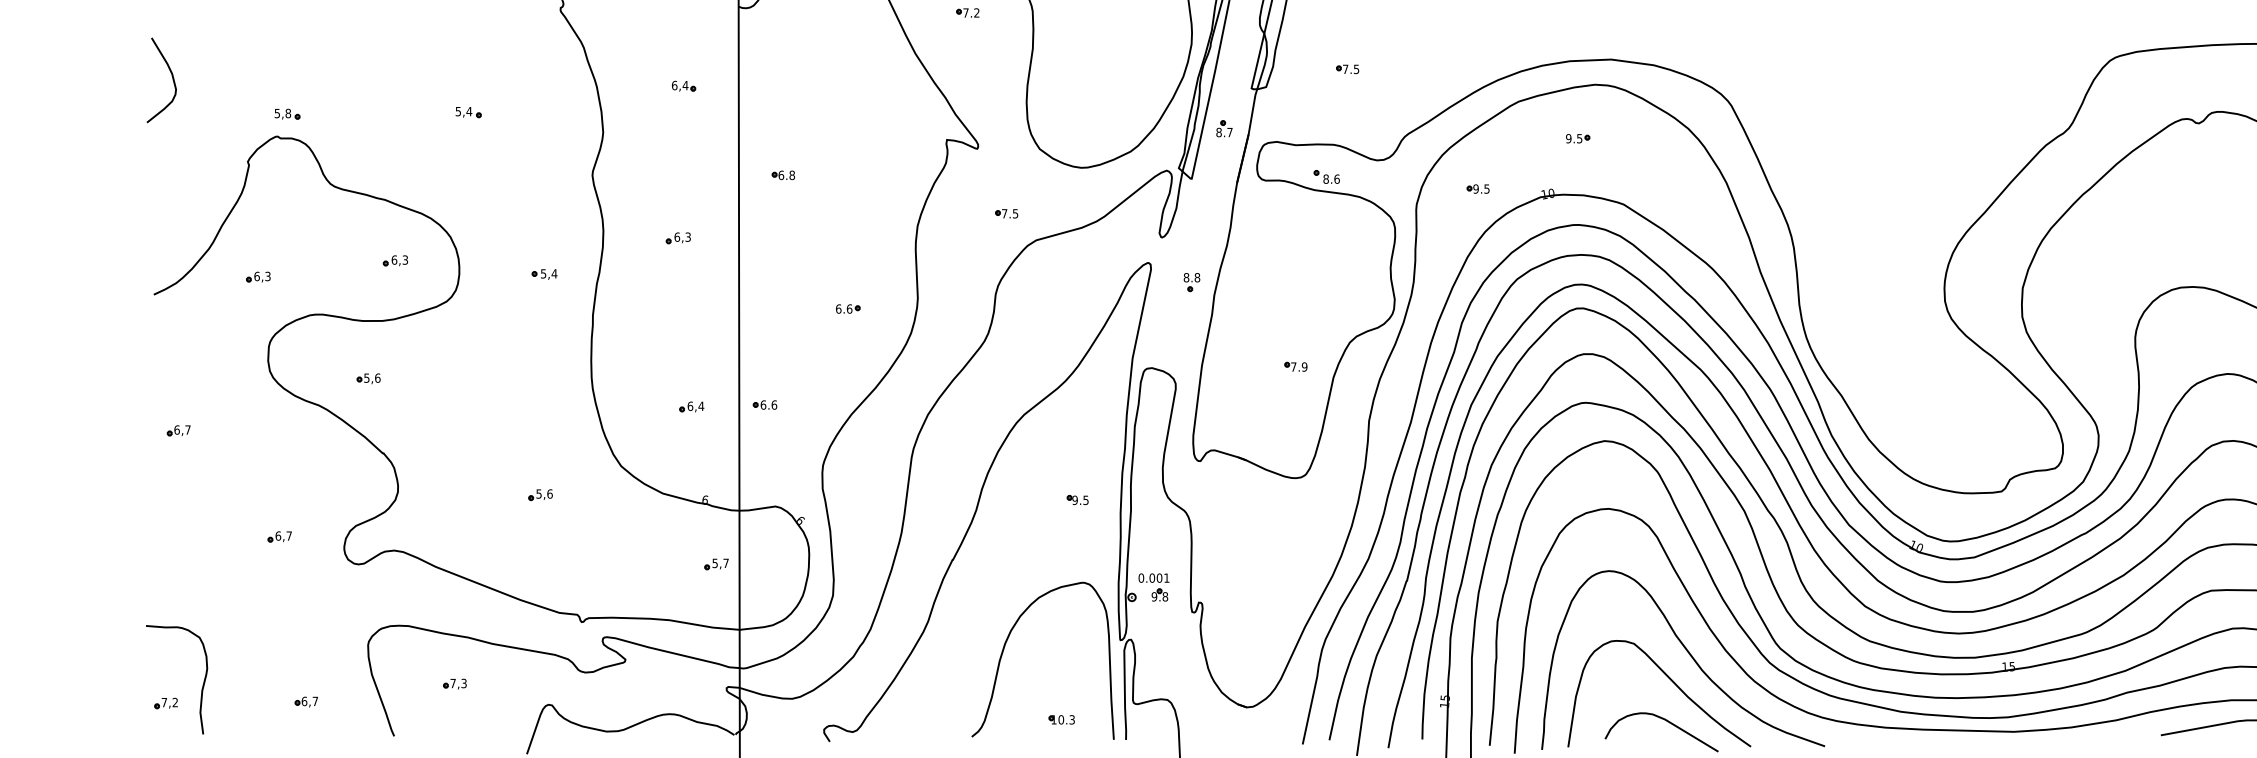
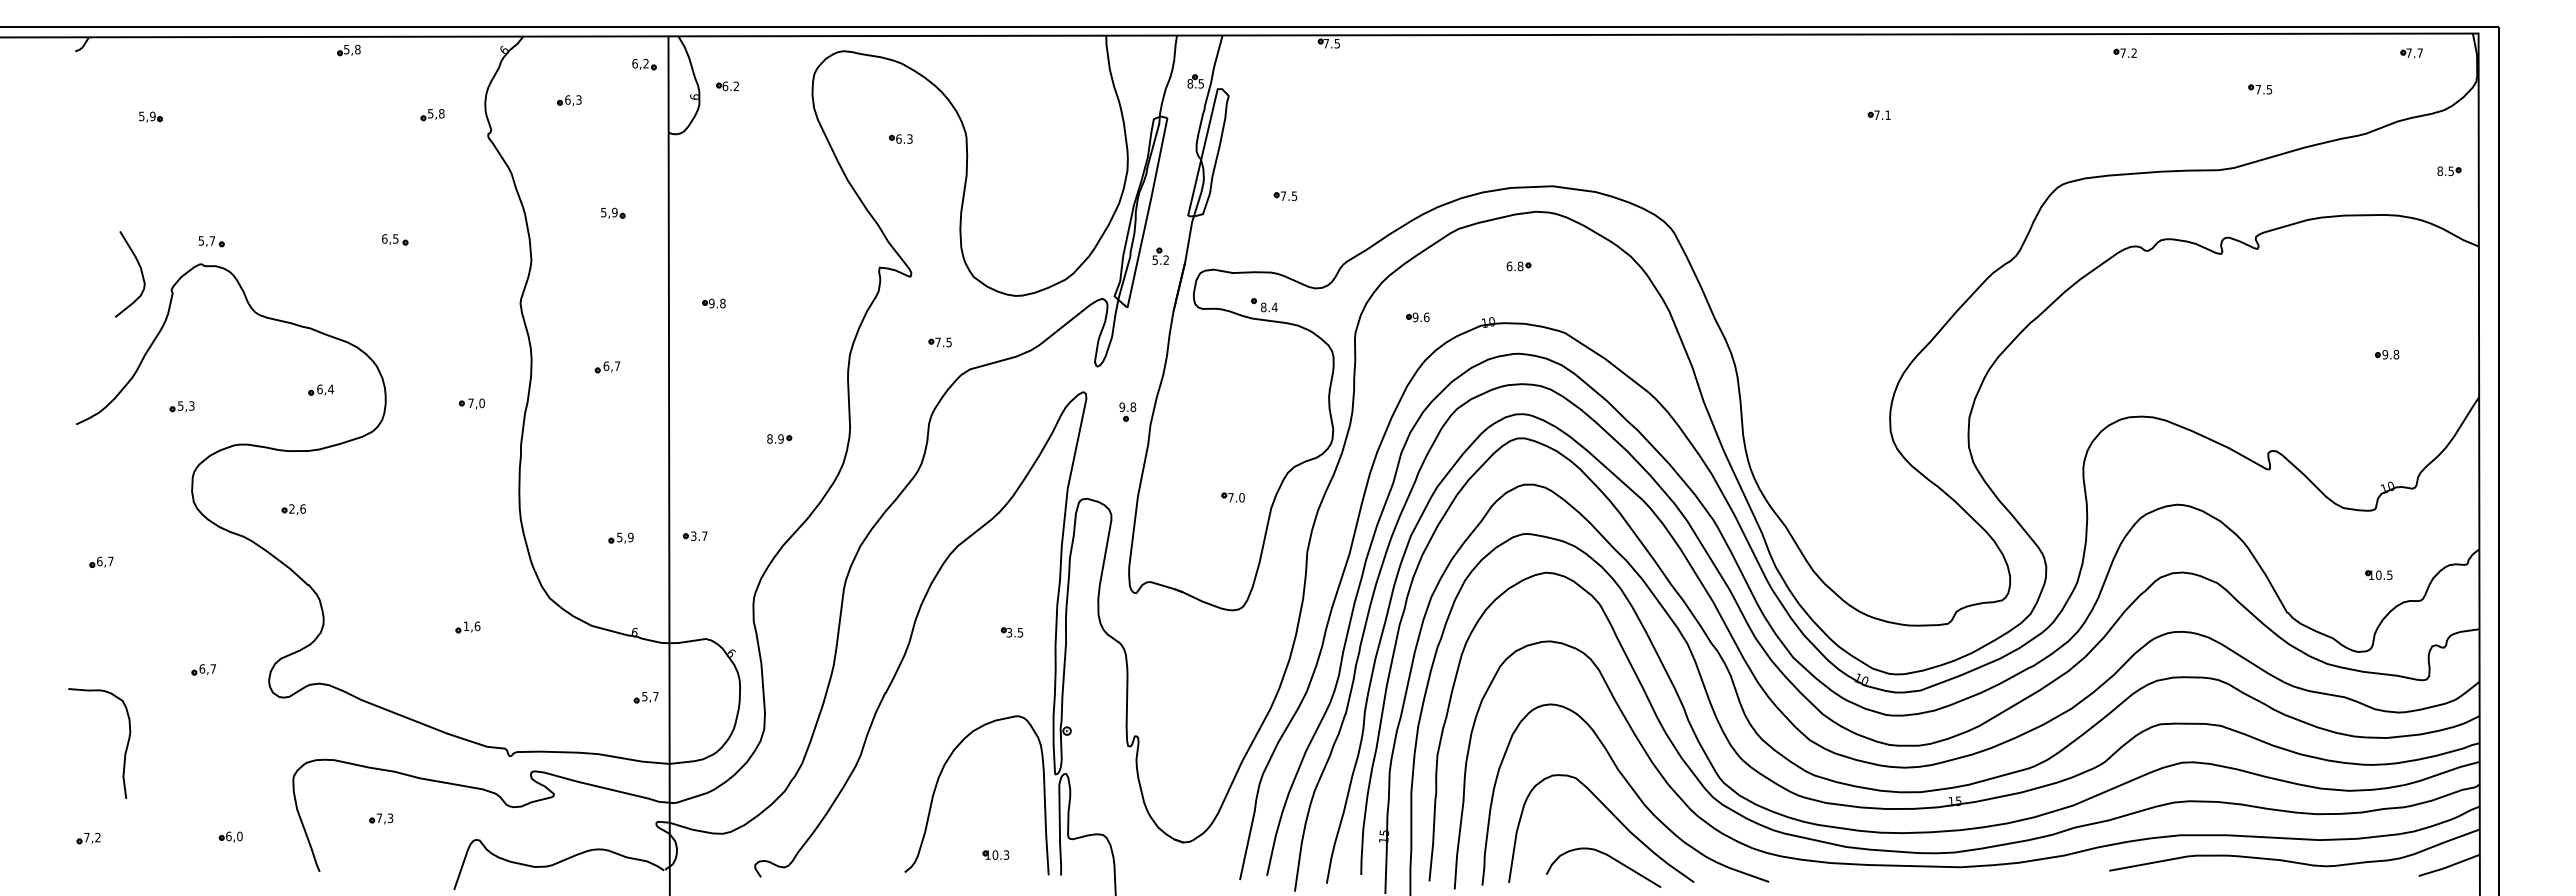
text: (971, 12) -> (904, 138), 7.2 -> 6.3
curve: (171, 77) -> (140, 271), moved
text: (680, 85) -> (609, 212), 6,4 -> 5,9
text: (464, 111) -> (390, 238), 5,4 -> 6,5
text: (288, 113) -> (212, 240), 5,8 -> 5,7
text: (1224, 131) -> (1160, 259), 8.7 -> 5.2
text: (1573, 138) -> (1514, 266), 9.5 -> 6.8
text: (780, 175) -> (711, 303), 6.8 -> 9.8
text: (1336, 179) -> (1274, 307), 8.6 -> 8.4
text: (1486, 189) -> (1426, 317), 9.5 -> 9.6
text: (688, 236) -> (617, 365), 6,3 -> 6,7
text: (405, 260) -> (331, 389), 6,3 -> 6,4
text: (548, 274) -> (476, 403), 5,4 -> 7,0
text: (256, 275) -> (180, 405), 6,3 -> 5,3
text: (1186, 276) -> (1122, 406), 8.8 -> 9.8
text: (844, 308) -> (775, 438), 6.6 -> 8.9
text: (1304, 366) -> (1241, 497), 7.9 -> 7.0
text: (366, 377) -> (291, 508), 5,6 -> 2,6
text: (769, 404) -> (699, 535), 6.6 -> 3.7
text: (696, 406) -> (625, 537), 6,4 -> 5,9
text: (539, 494) -> (466, 626), 5,6 -> 1,6
text: (1075, 500) -> (1009, 632), 9.5 -> 3.5
part: (1153, 586) -> (1088, 720), removed
curve: (202, 684) -> (125, 748), moved
text: (315, 701) -> (239, 836), 6,7 -> 6,0

